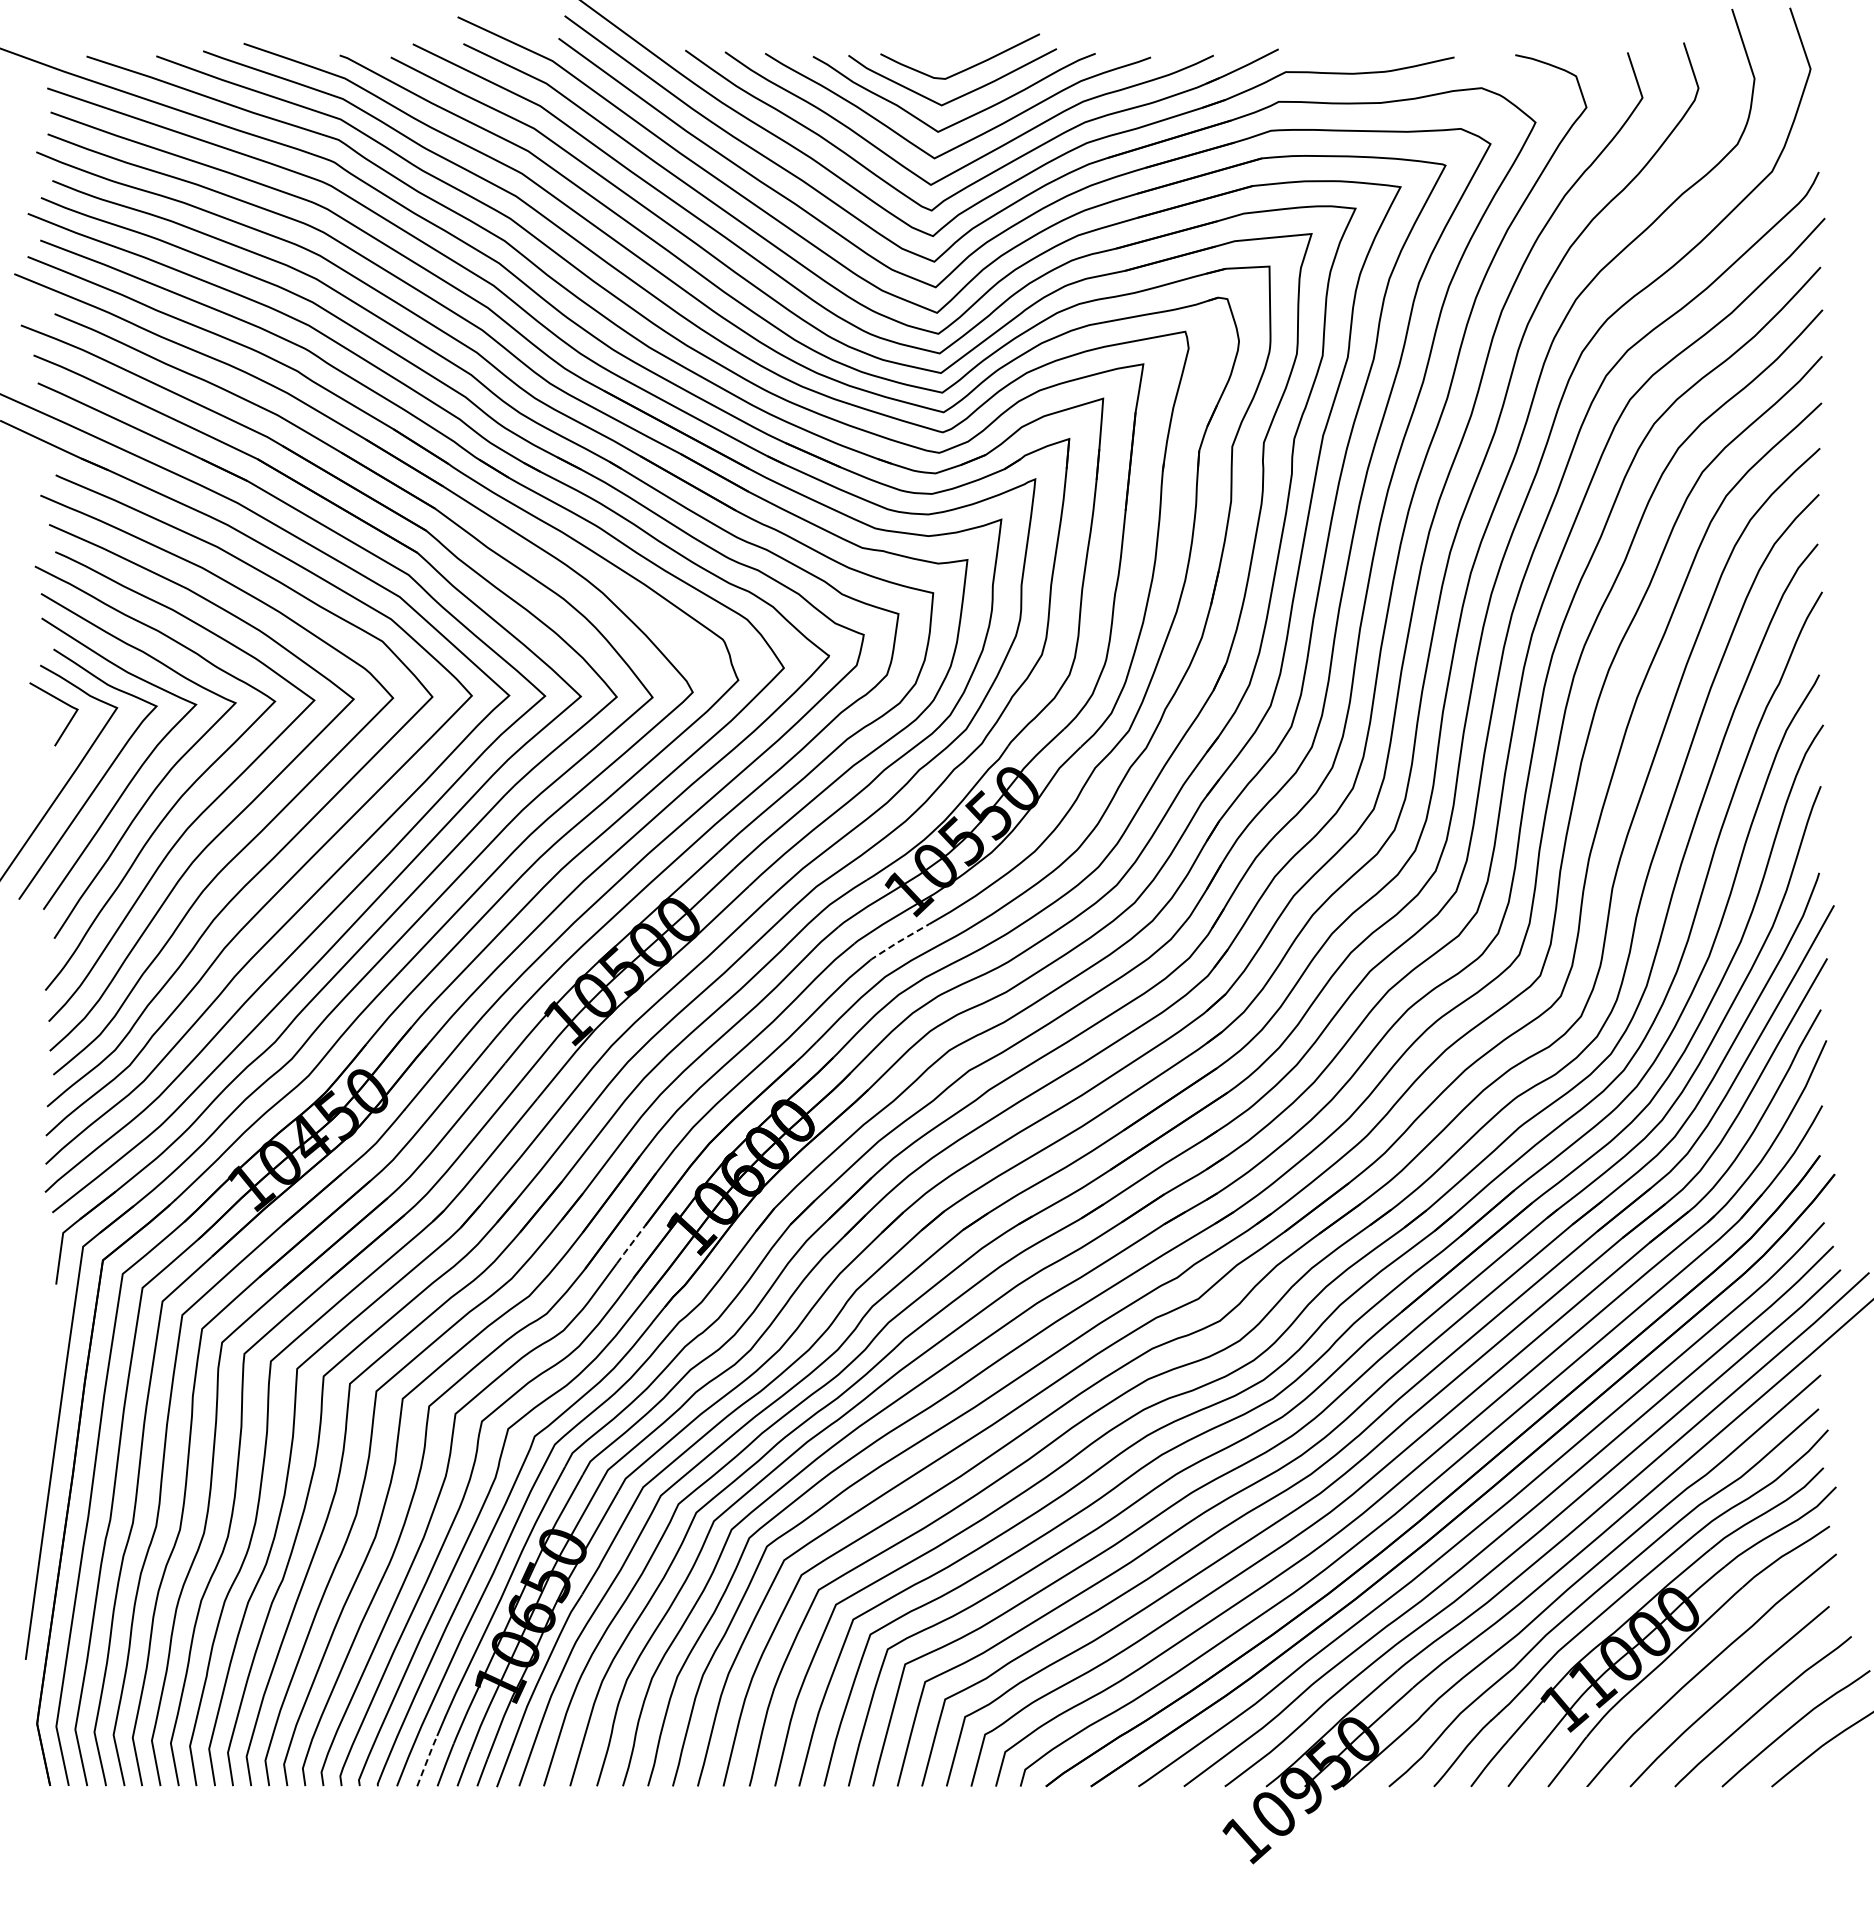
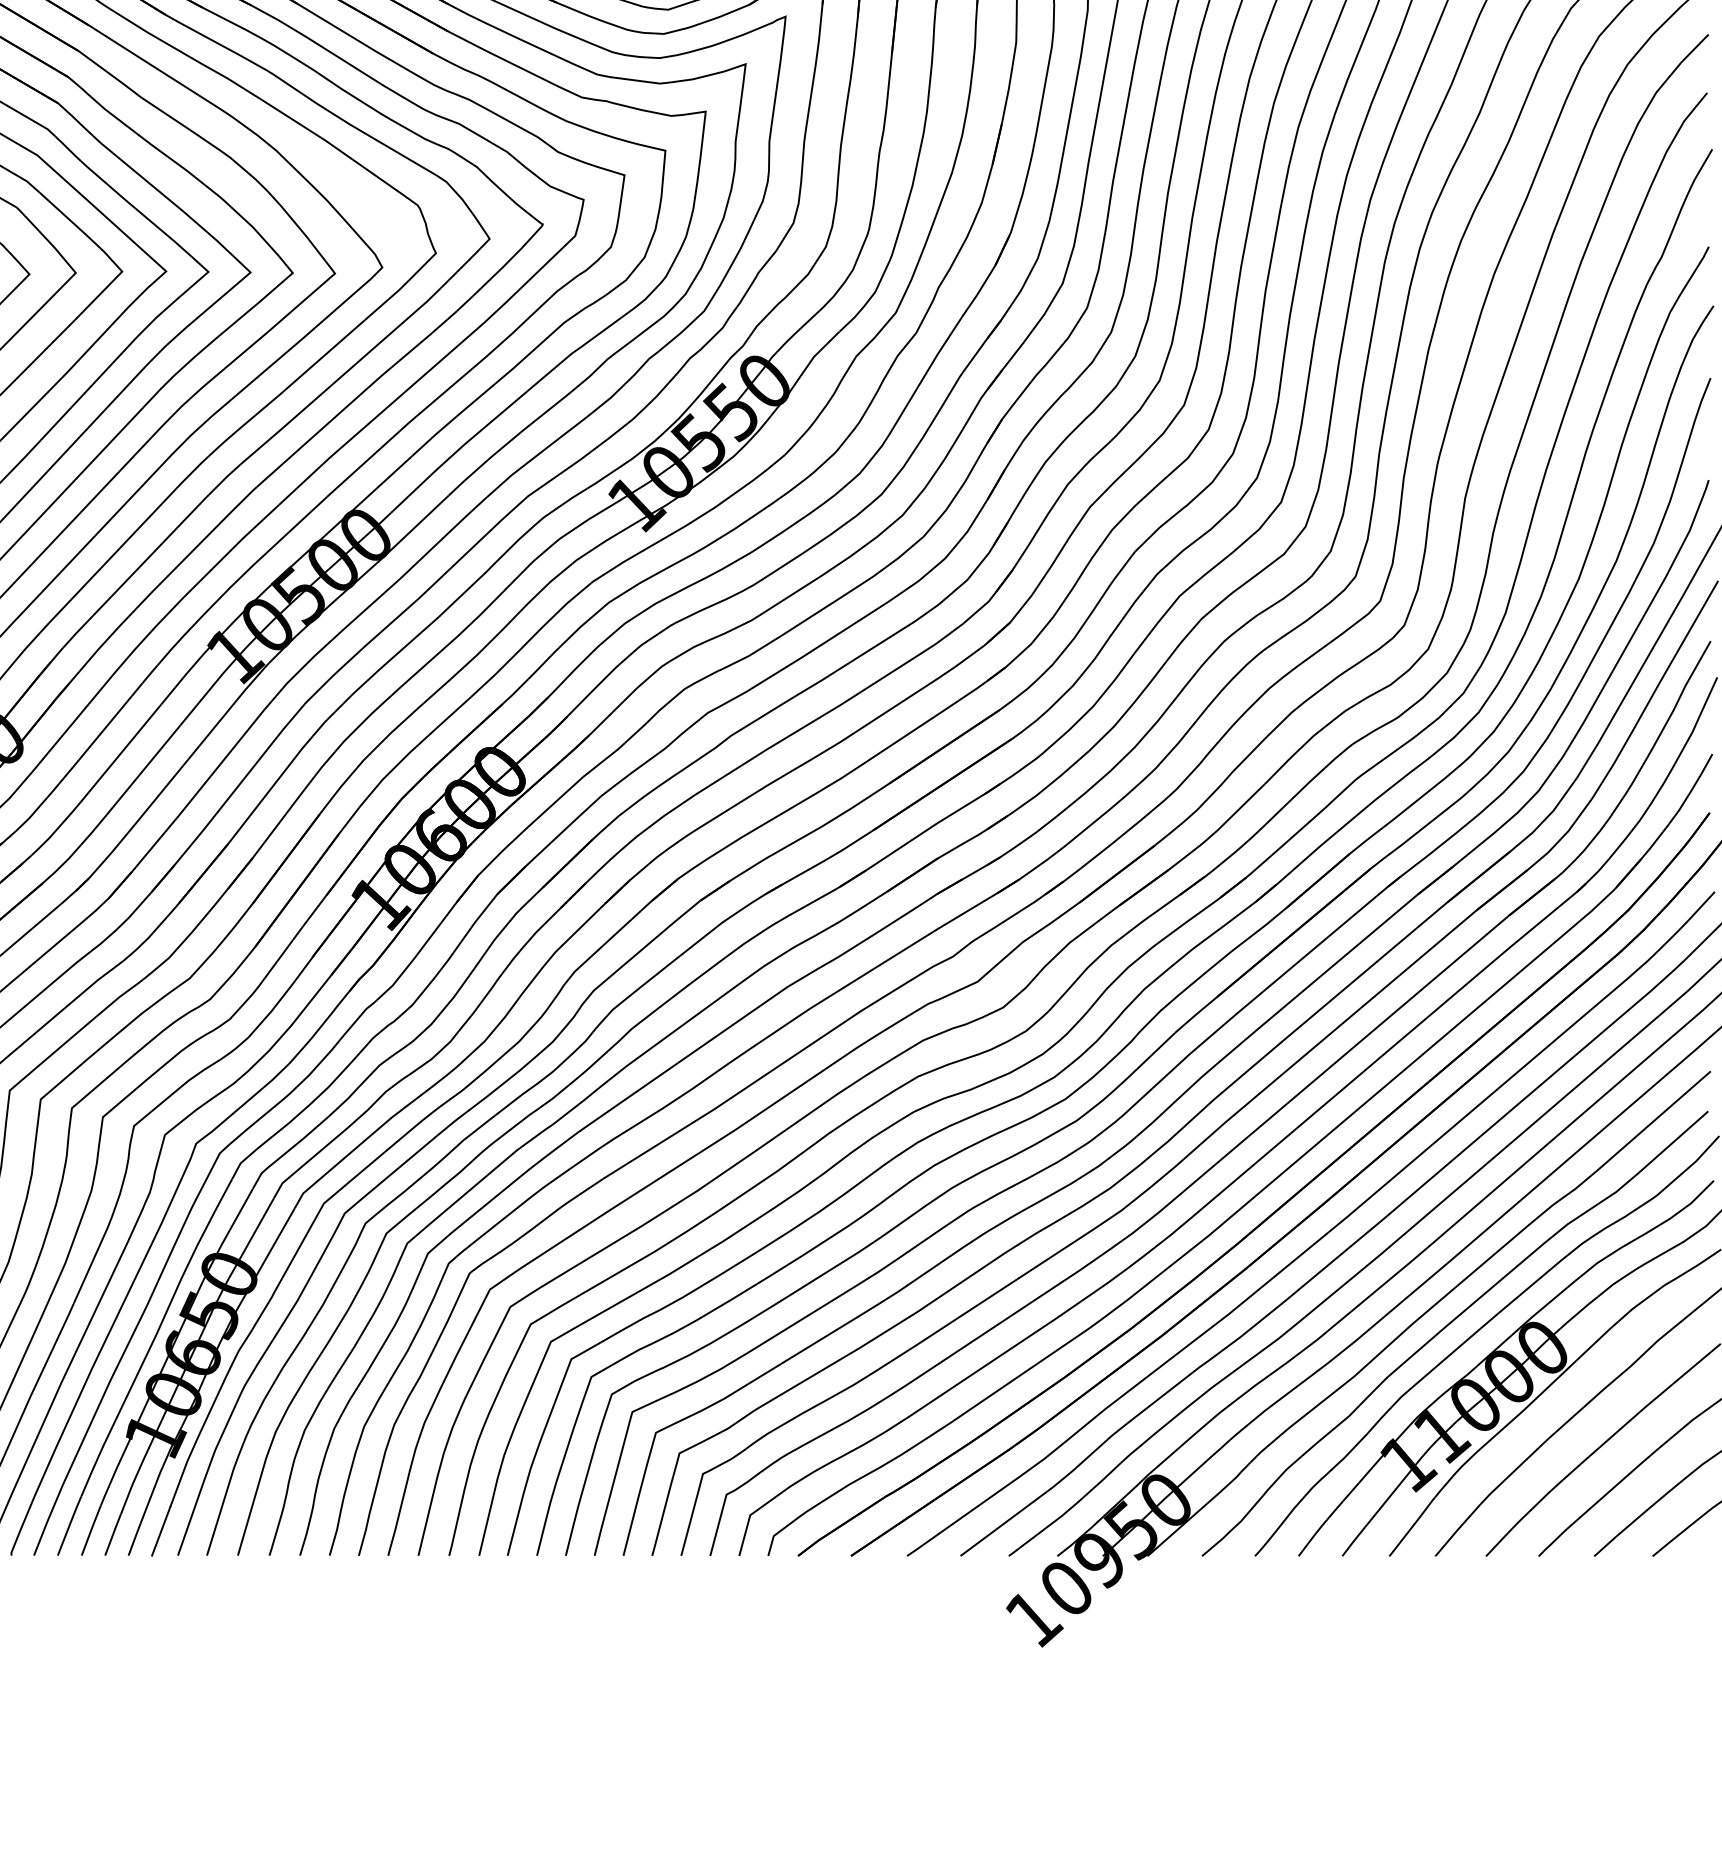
line: (898, 941) -> (624, 560), dashed -> solid
line: (630, 1244) -> (308, 917), dashed -> solid
line: (427, 1759) -> (69, 1524), dashed -> solid

